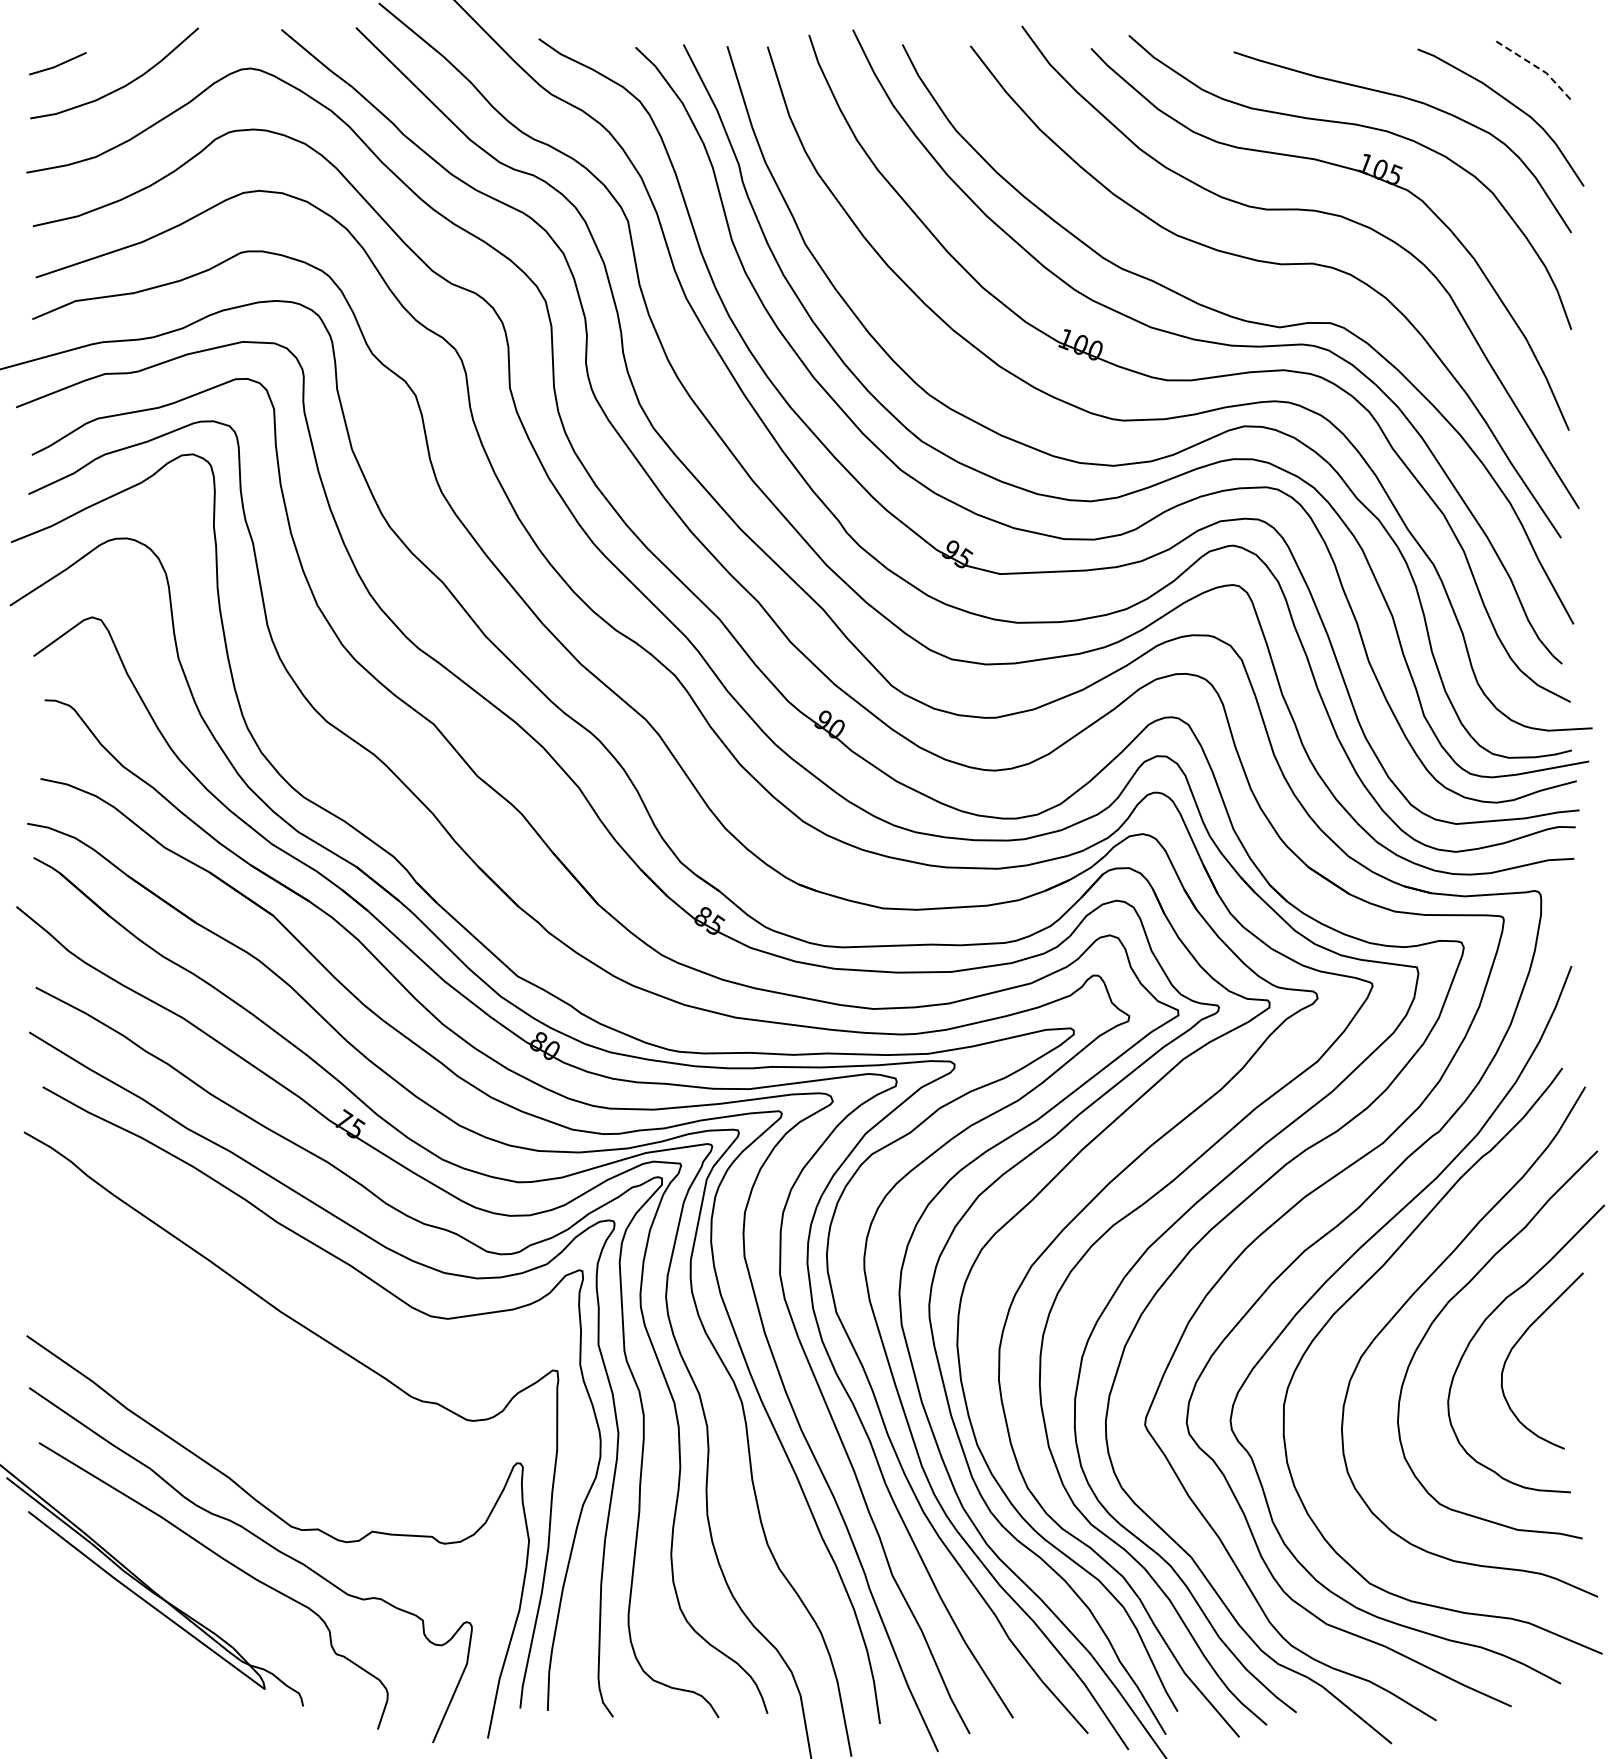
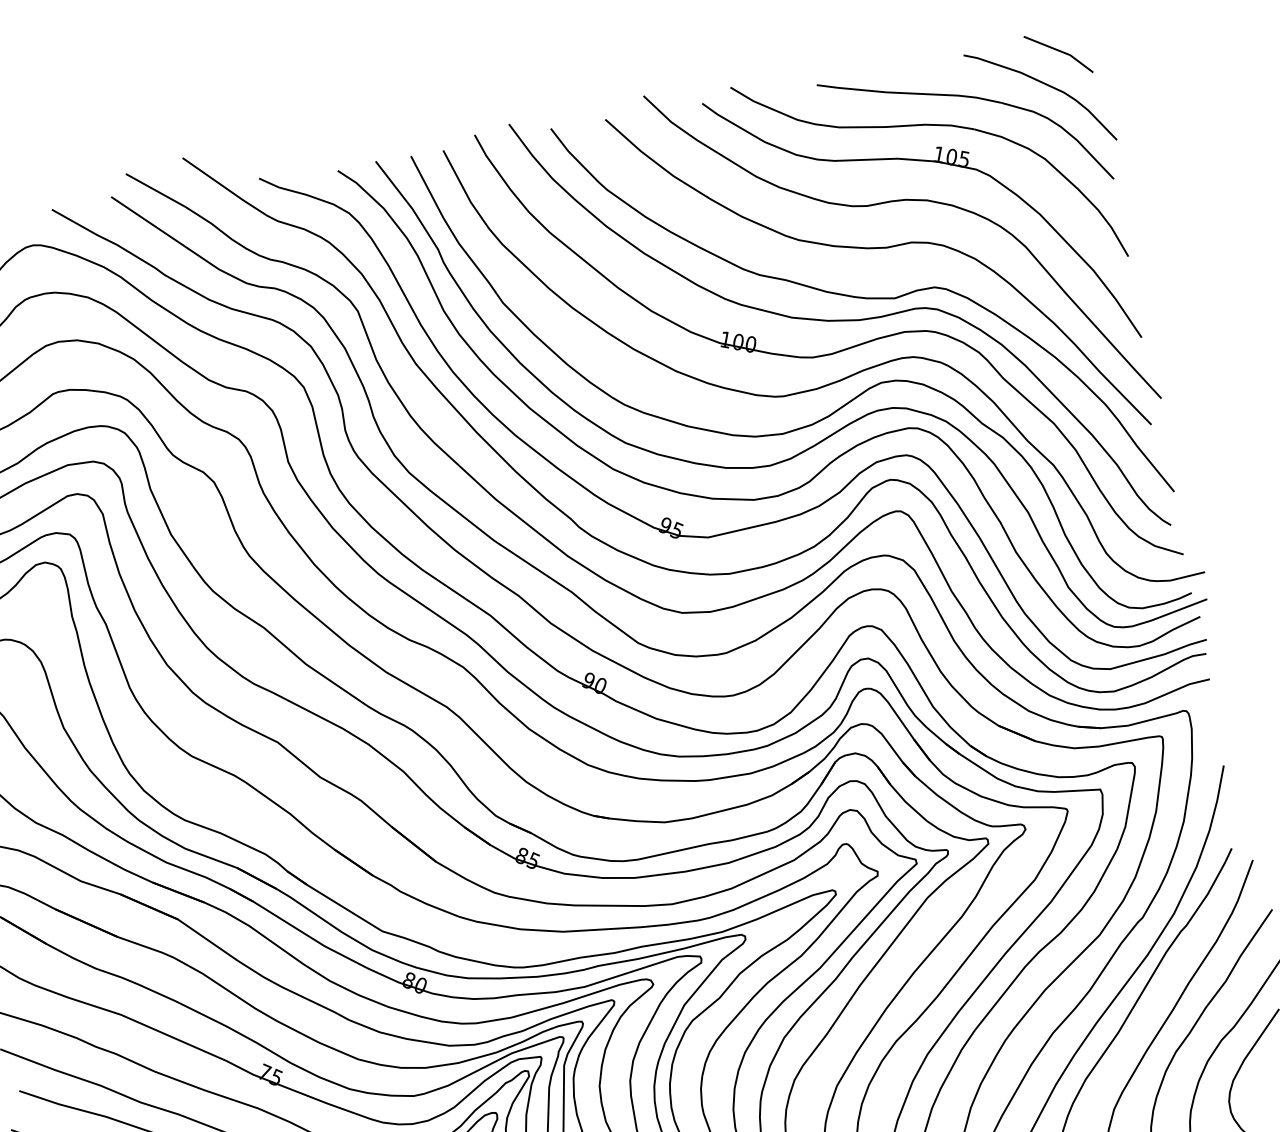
line: (1535, 66) -> (1060, 51), dashed -> solid

